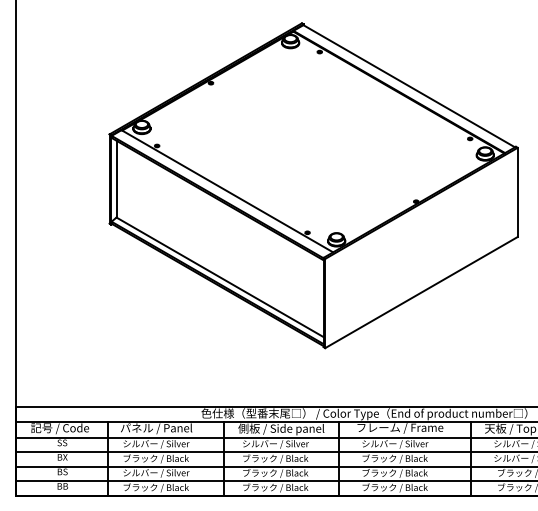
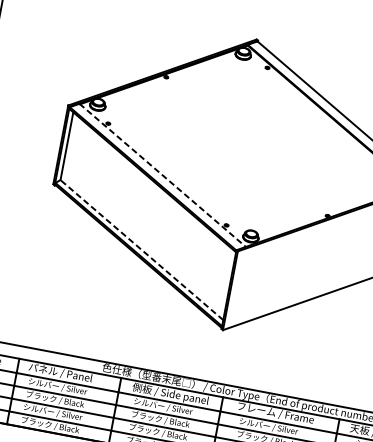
line: (227, 191) -> (162, 175), solid -> dashed
line: (220, 277) -> (142, 250), solid -> dashed

